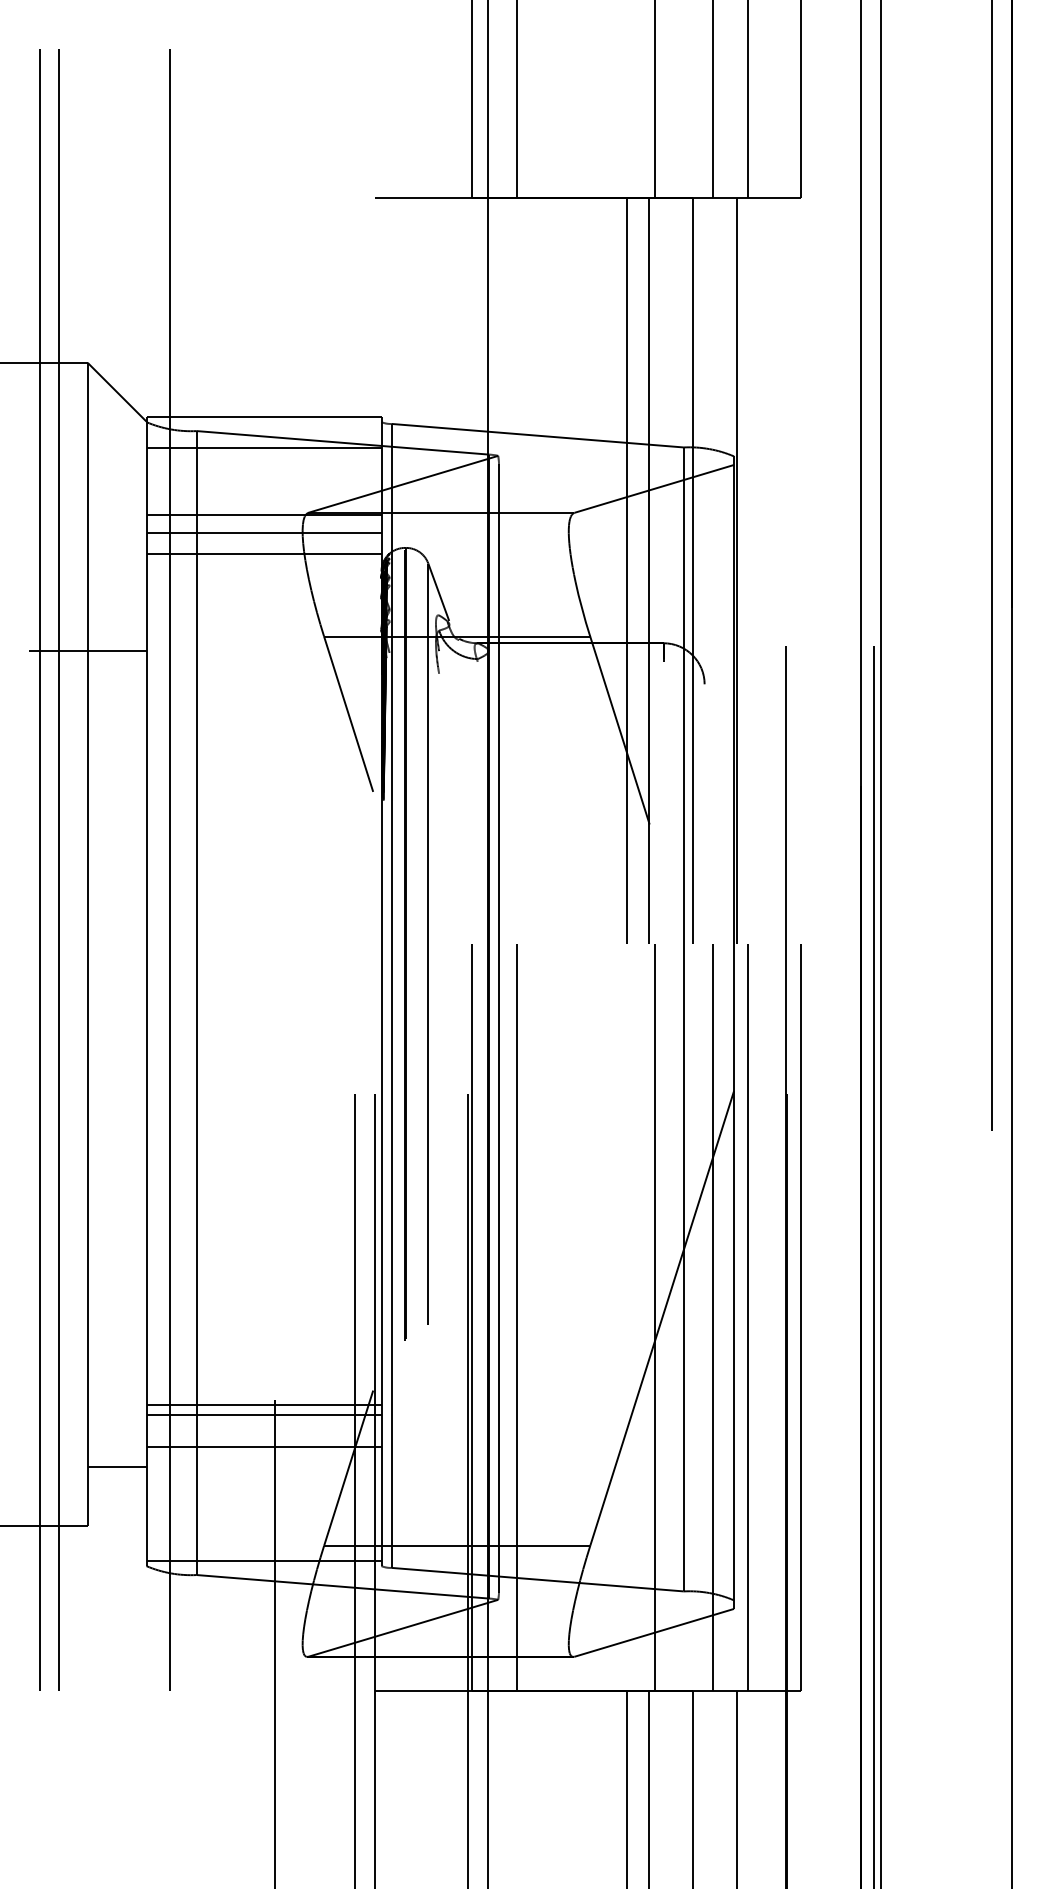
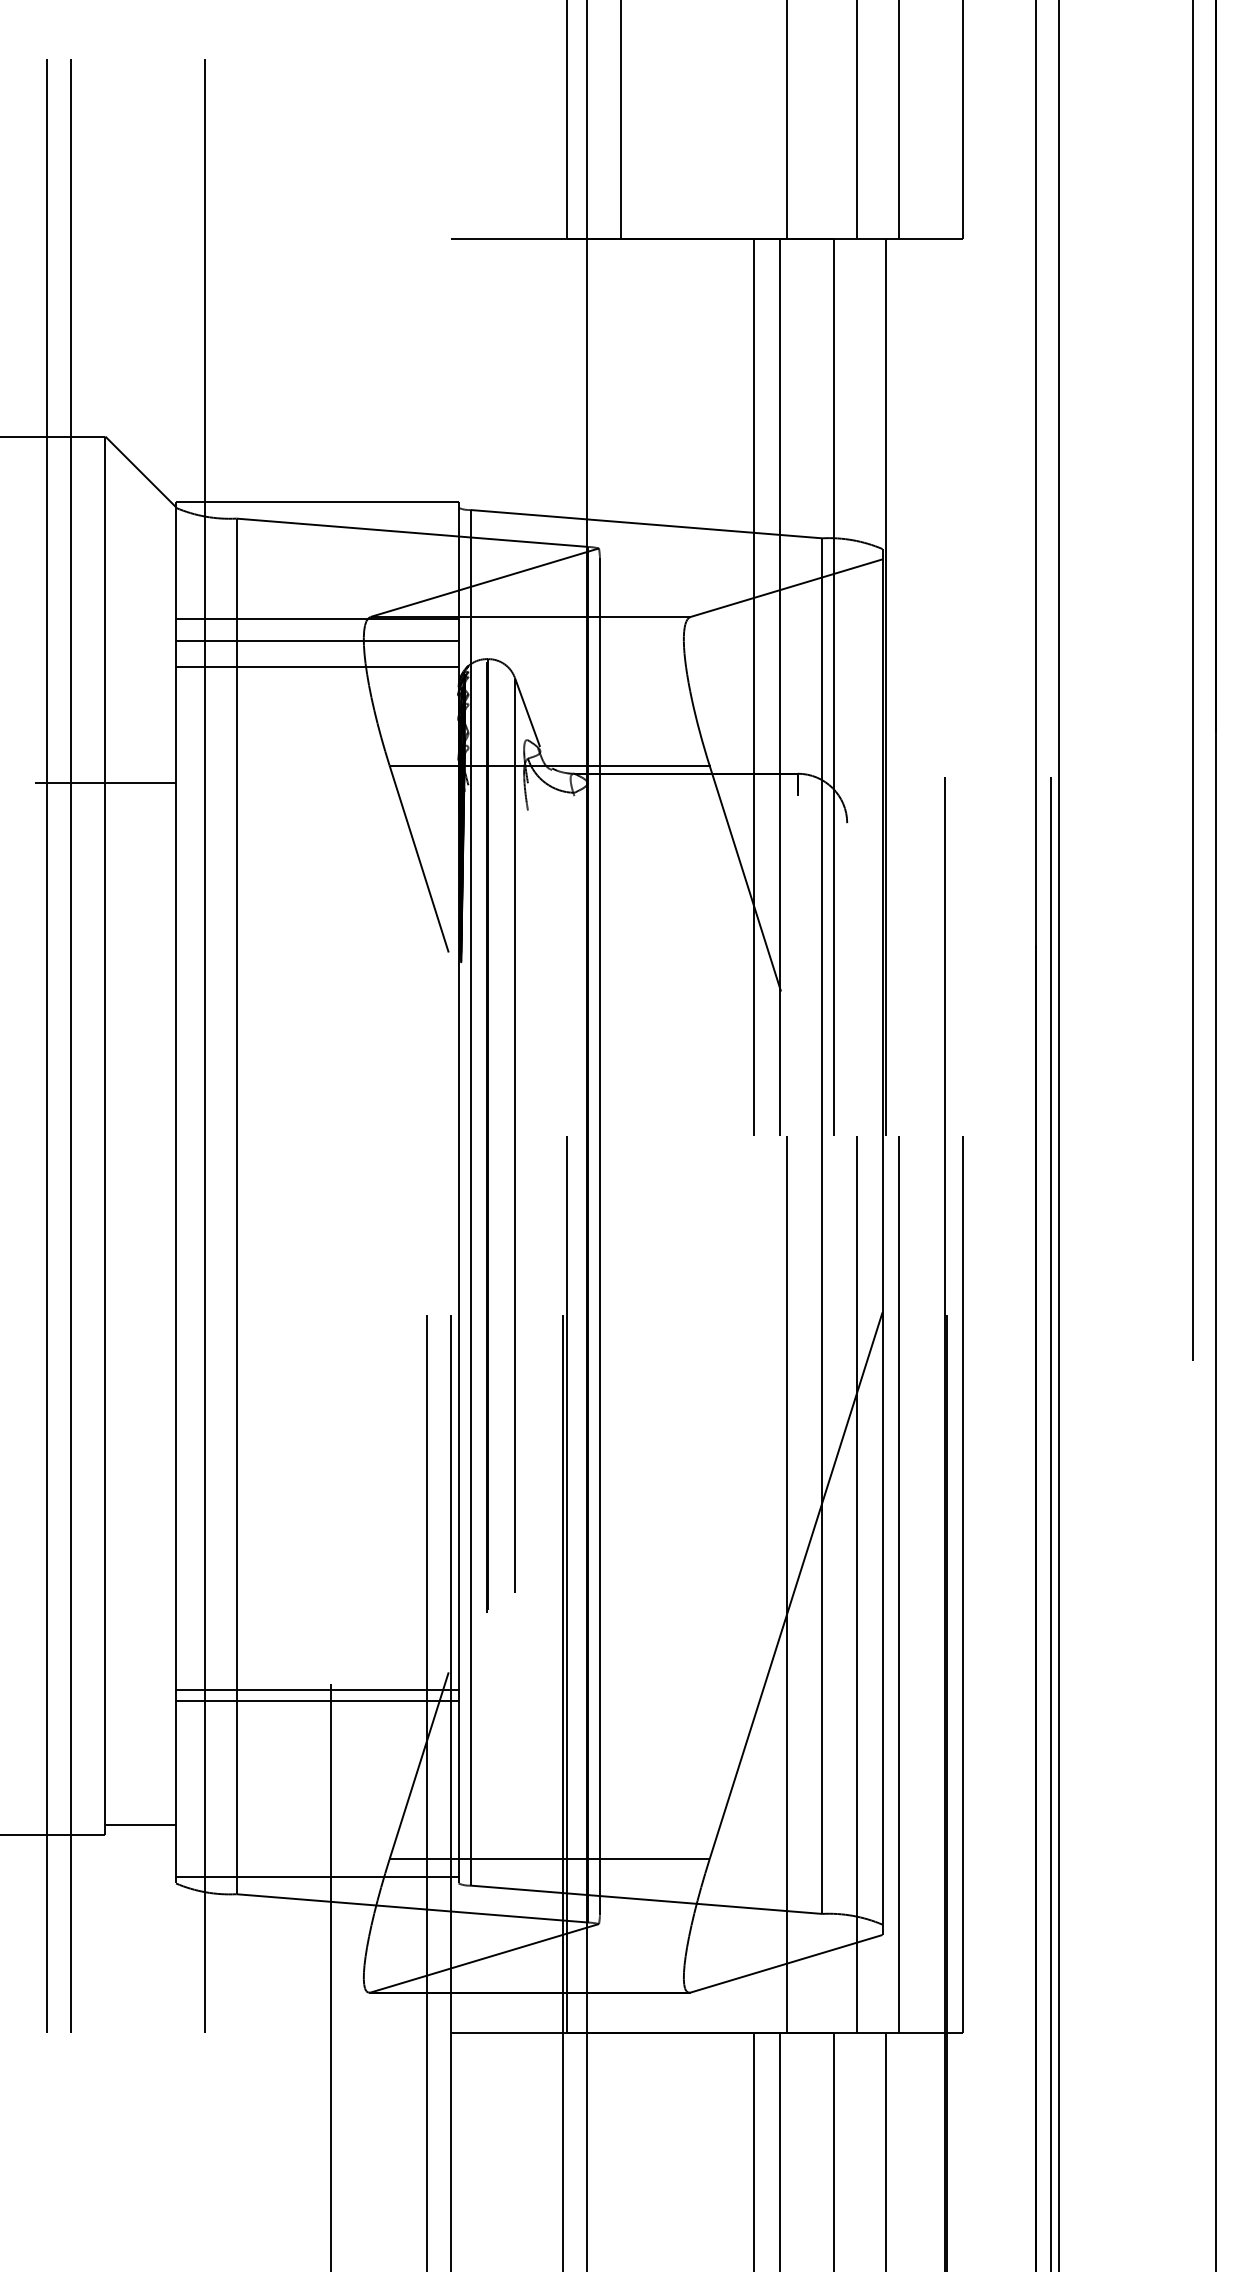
line: (264, 448) -> (317, 539), removed
line: (516, 1317) -> (621, 1584), removed
line: (264, 1447) -> (317, 1740), removed
line: (116, 1467) -> (140, 1824), moved

